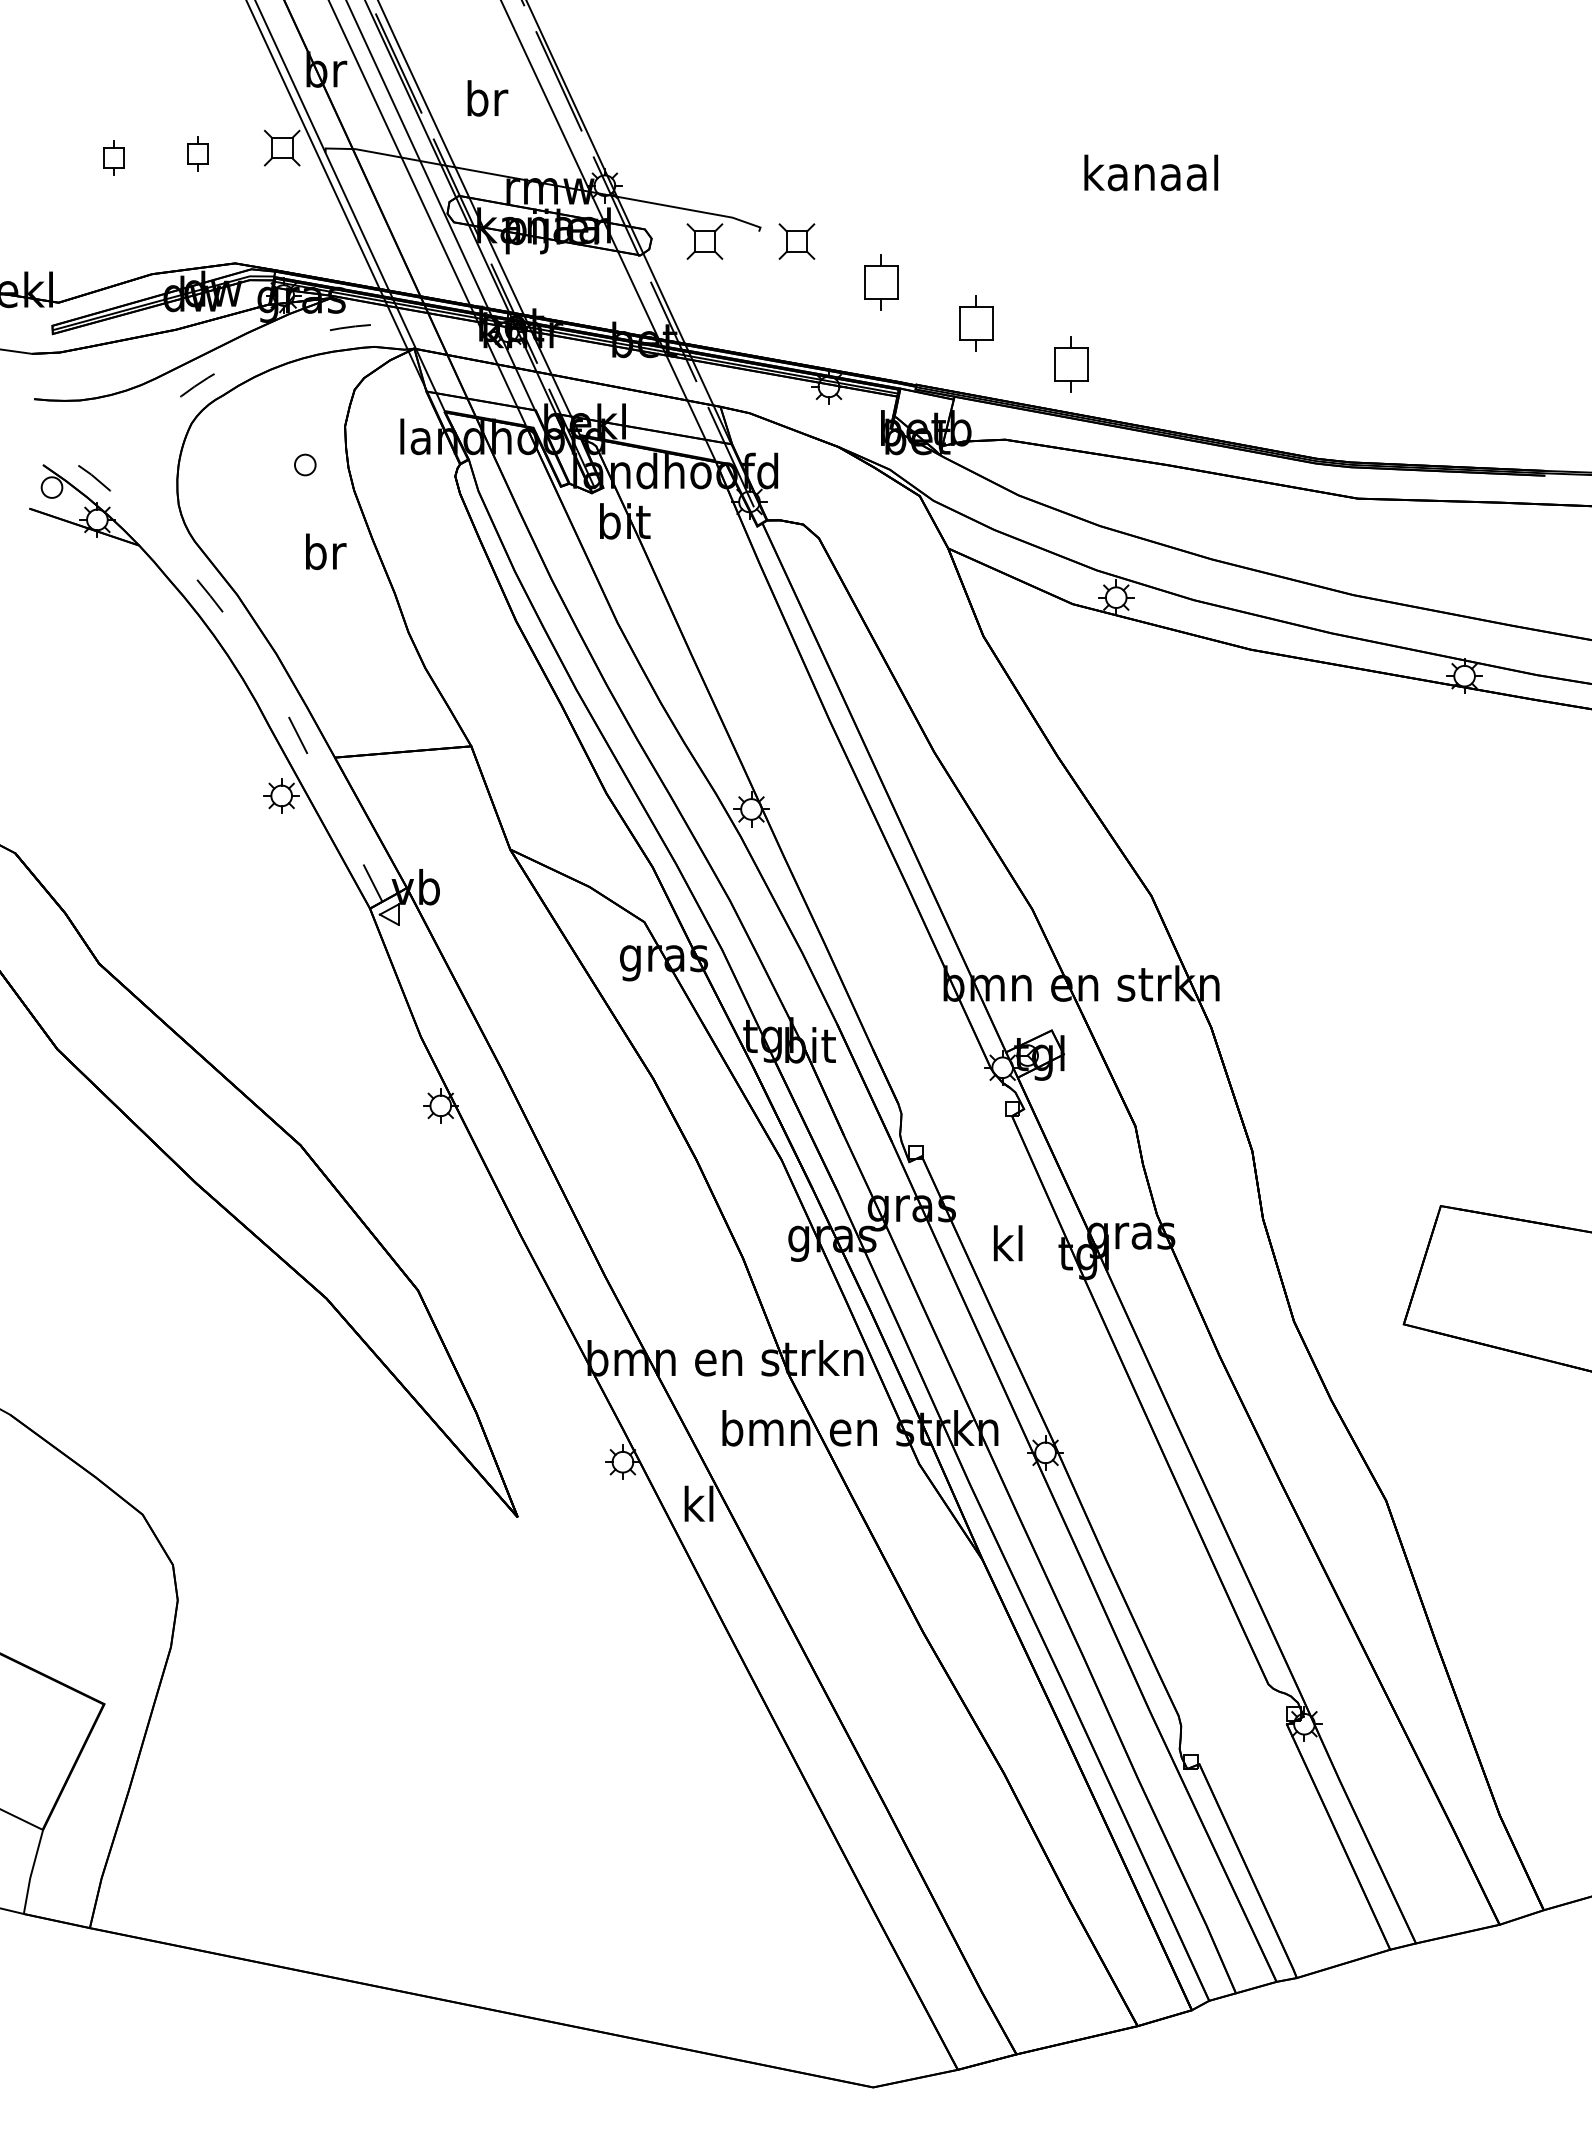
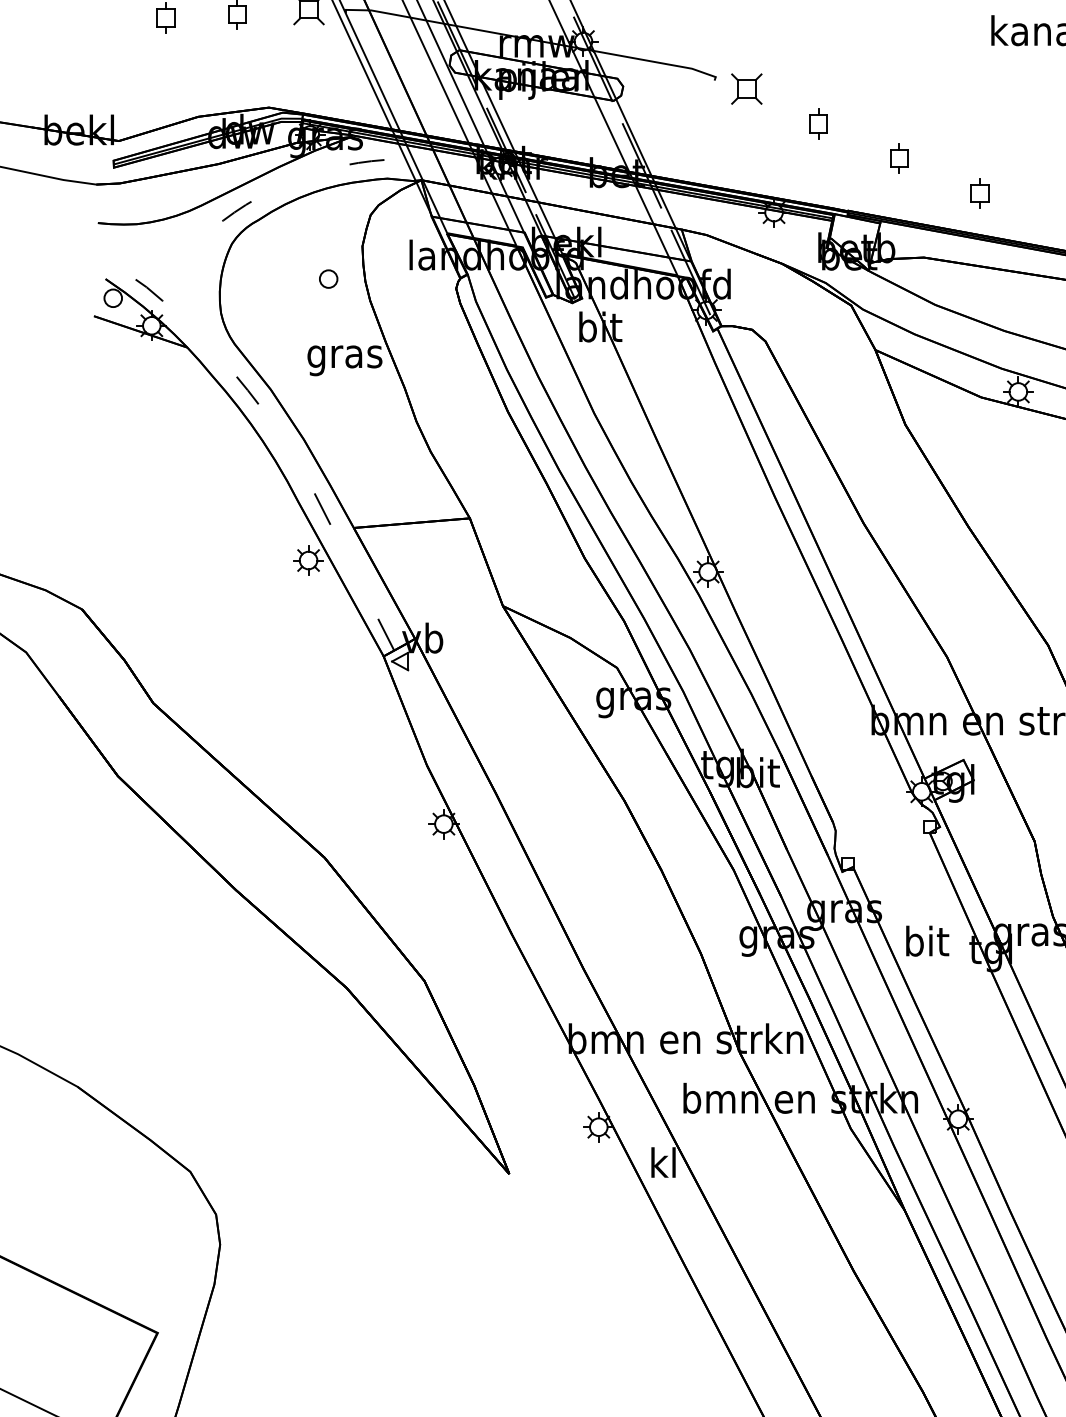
part: (704, 241) -> (668, 89), removed
part: (881, 282) -> (818, 123), size x0.62
part: (976, 323) -> (899, 158), size x0.62
part: (1071, 363) -> (980, 192), size x0.62
text: (324, 556) -> (344, 356), br -> gras
text: (1009, 1243) -> (927, 941), kl -> bit

